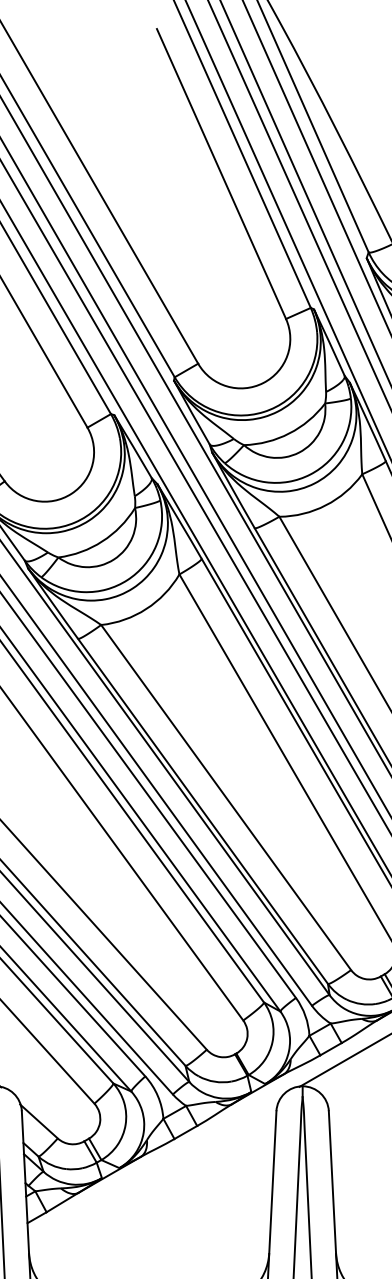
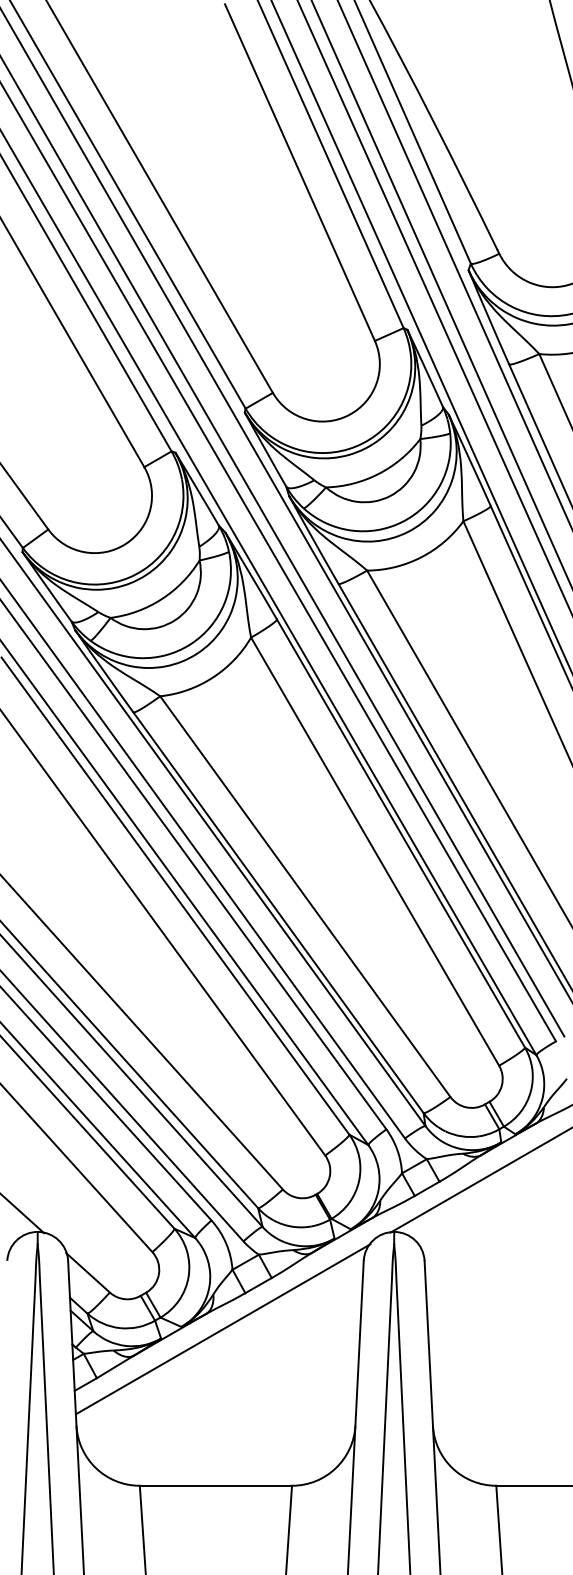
line: (154, 1170) -> (222, 1329), added

